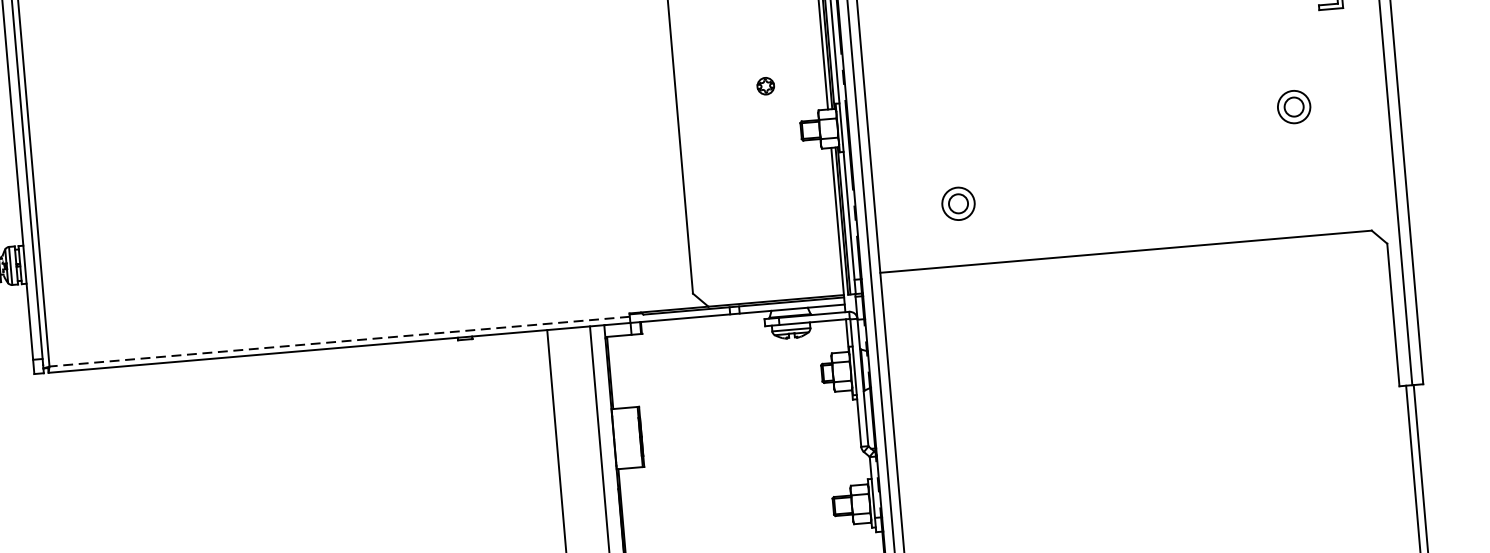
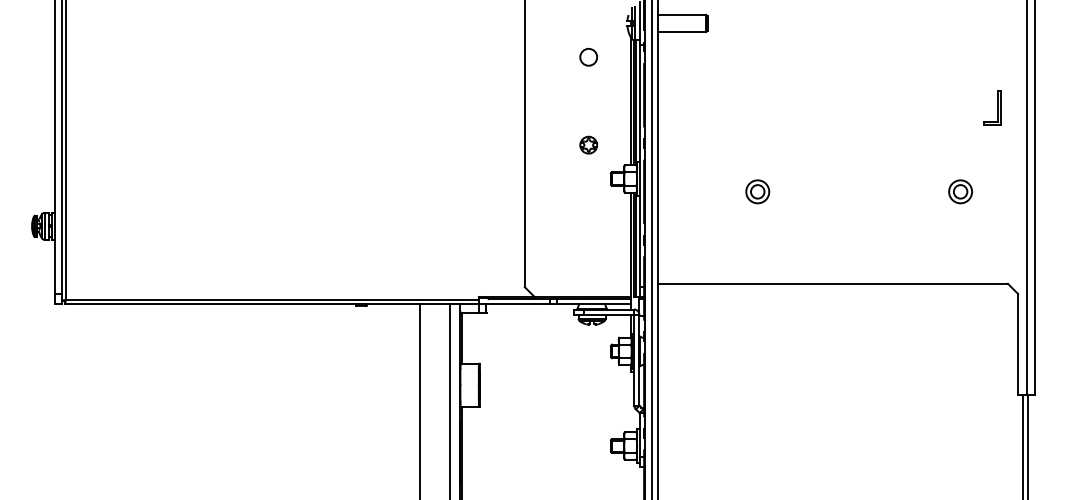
part: (765, 85) -> (588, 144), size x1.43
part: (958, 203) -> (757, 191), moved
line: (338, 341) -> (271, 299), dashed -> solid

